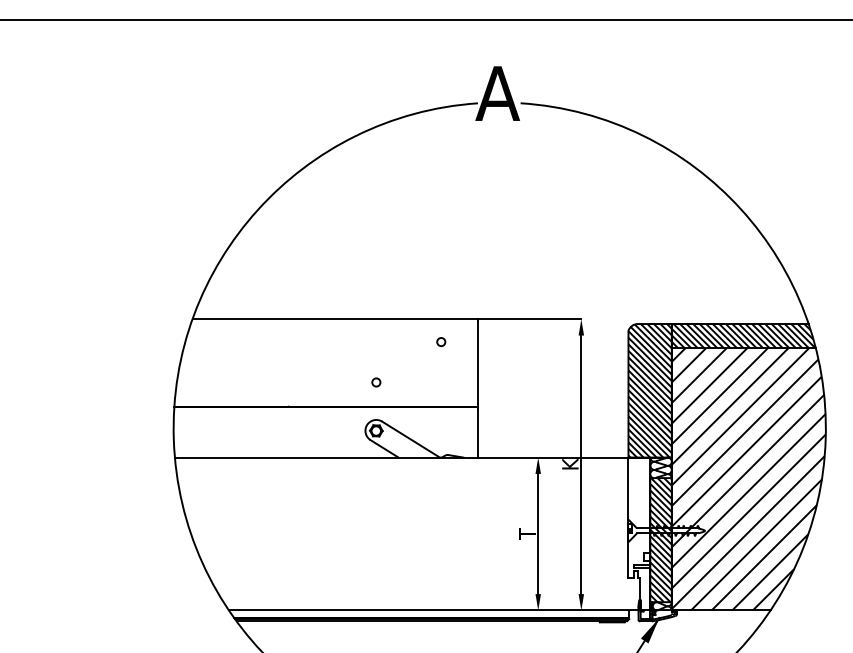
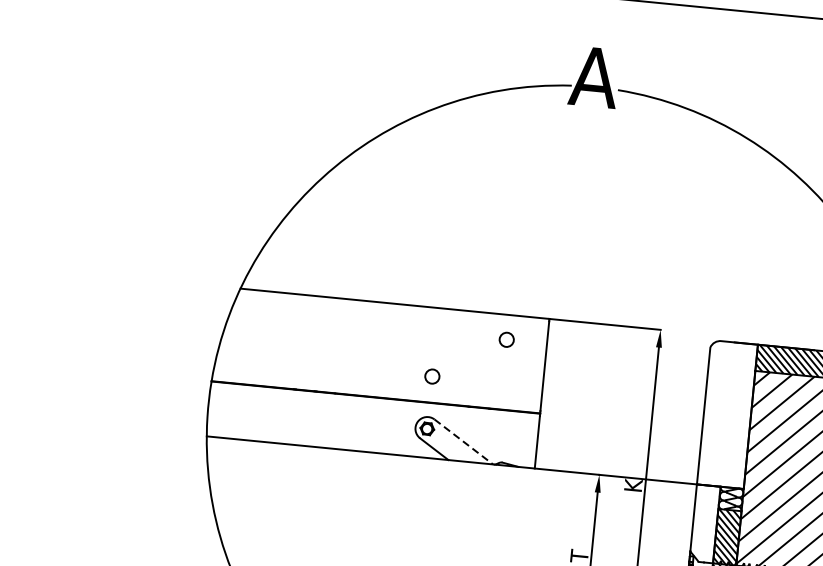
circle: (441, 341) -> (507, 339), size x1.6
circle: (376, 382) -> (432, 376), size x1.6
hatch: (649, 390) -> (726, 414), removed
line: (411, 439) -> (464, 441), solid -> dashed

